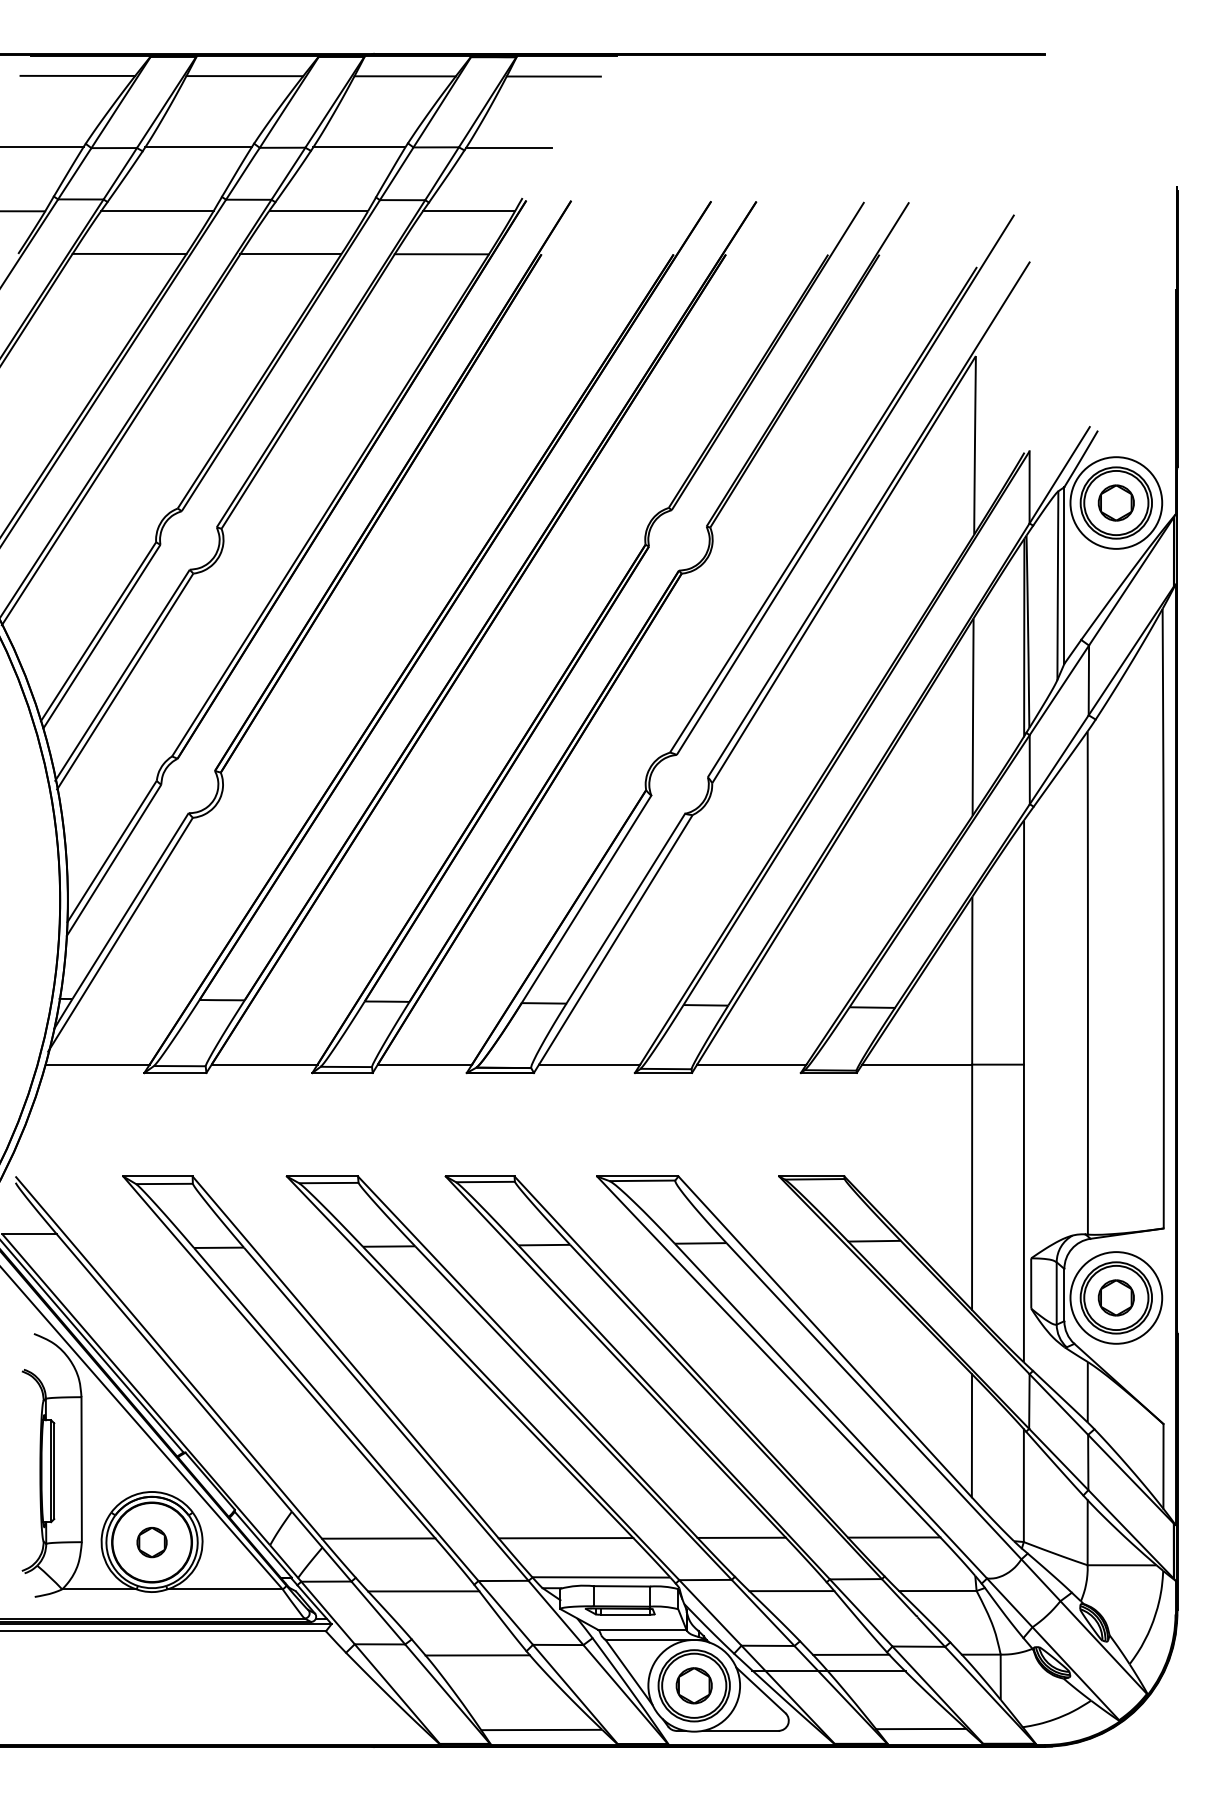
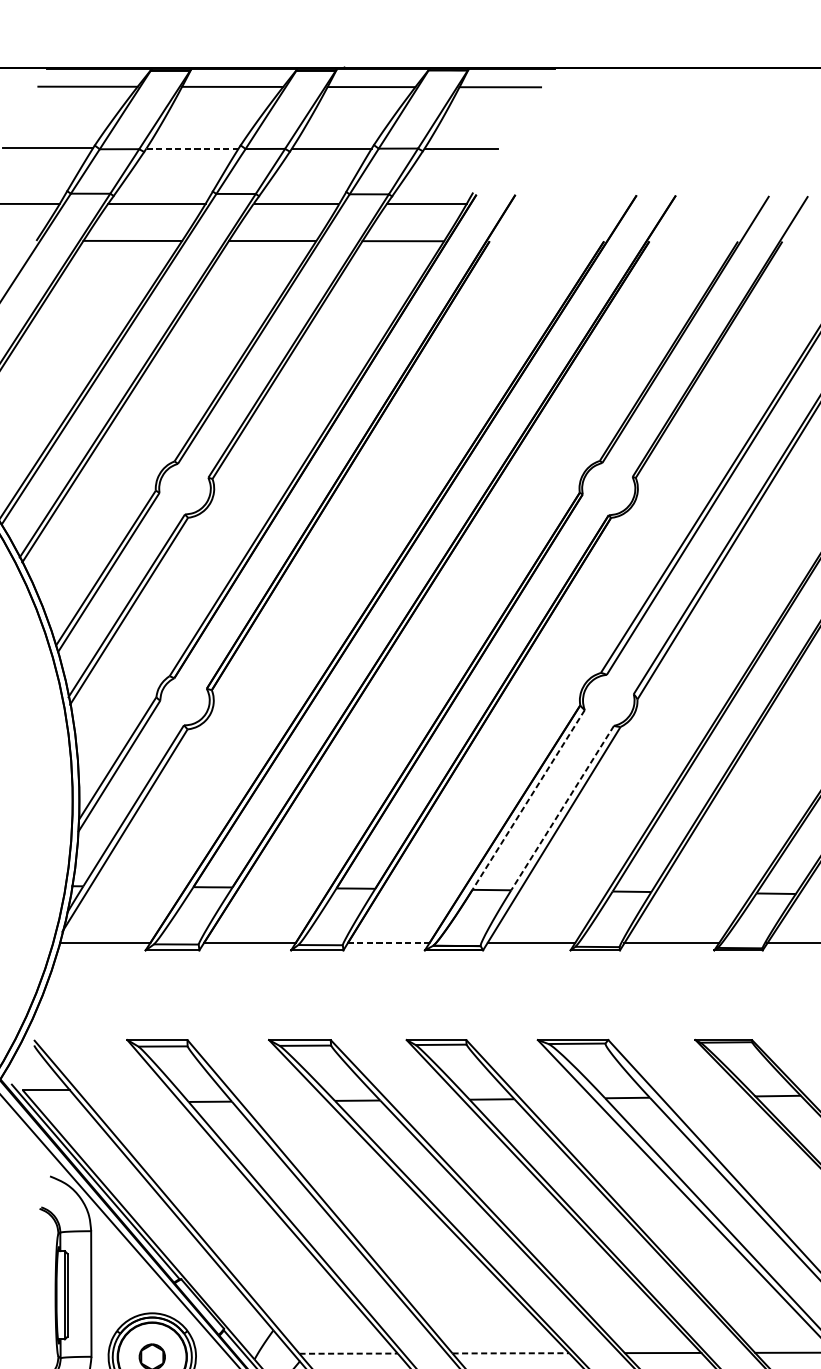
line: (198, 147) -> (192, 148), solid -> dashed
line: (586, 899) -> (528, 800), solid -> dashed
line: (625, 908) -> (562, 807), solid -> dashed
line: (425, 1064) -> (389, 943), solid -> dashed
line: (378, 1538) -> (348, 1353), solid -> dashed
line: (566, 1538) -> (511, 1353), solid -> dashed

